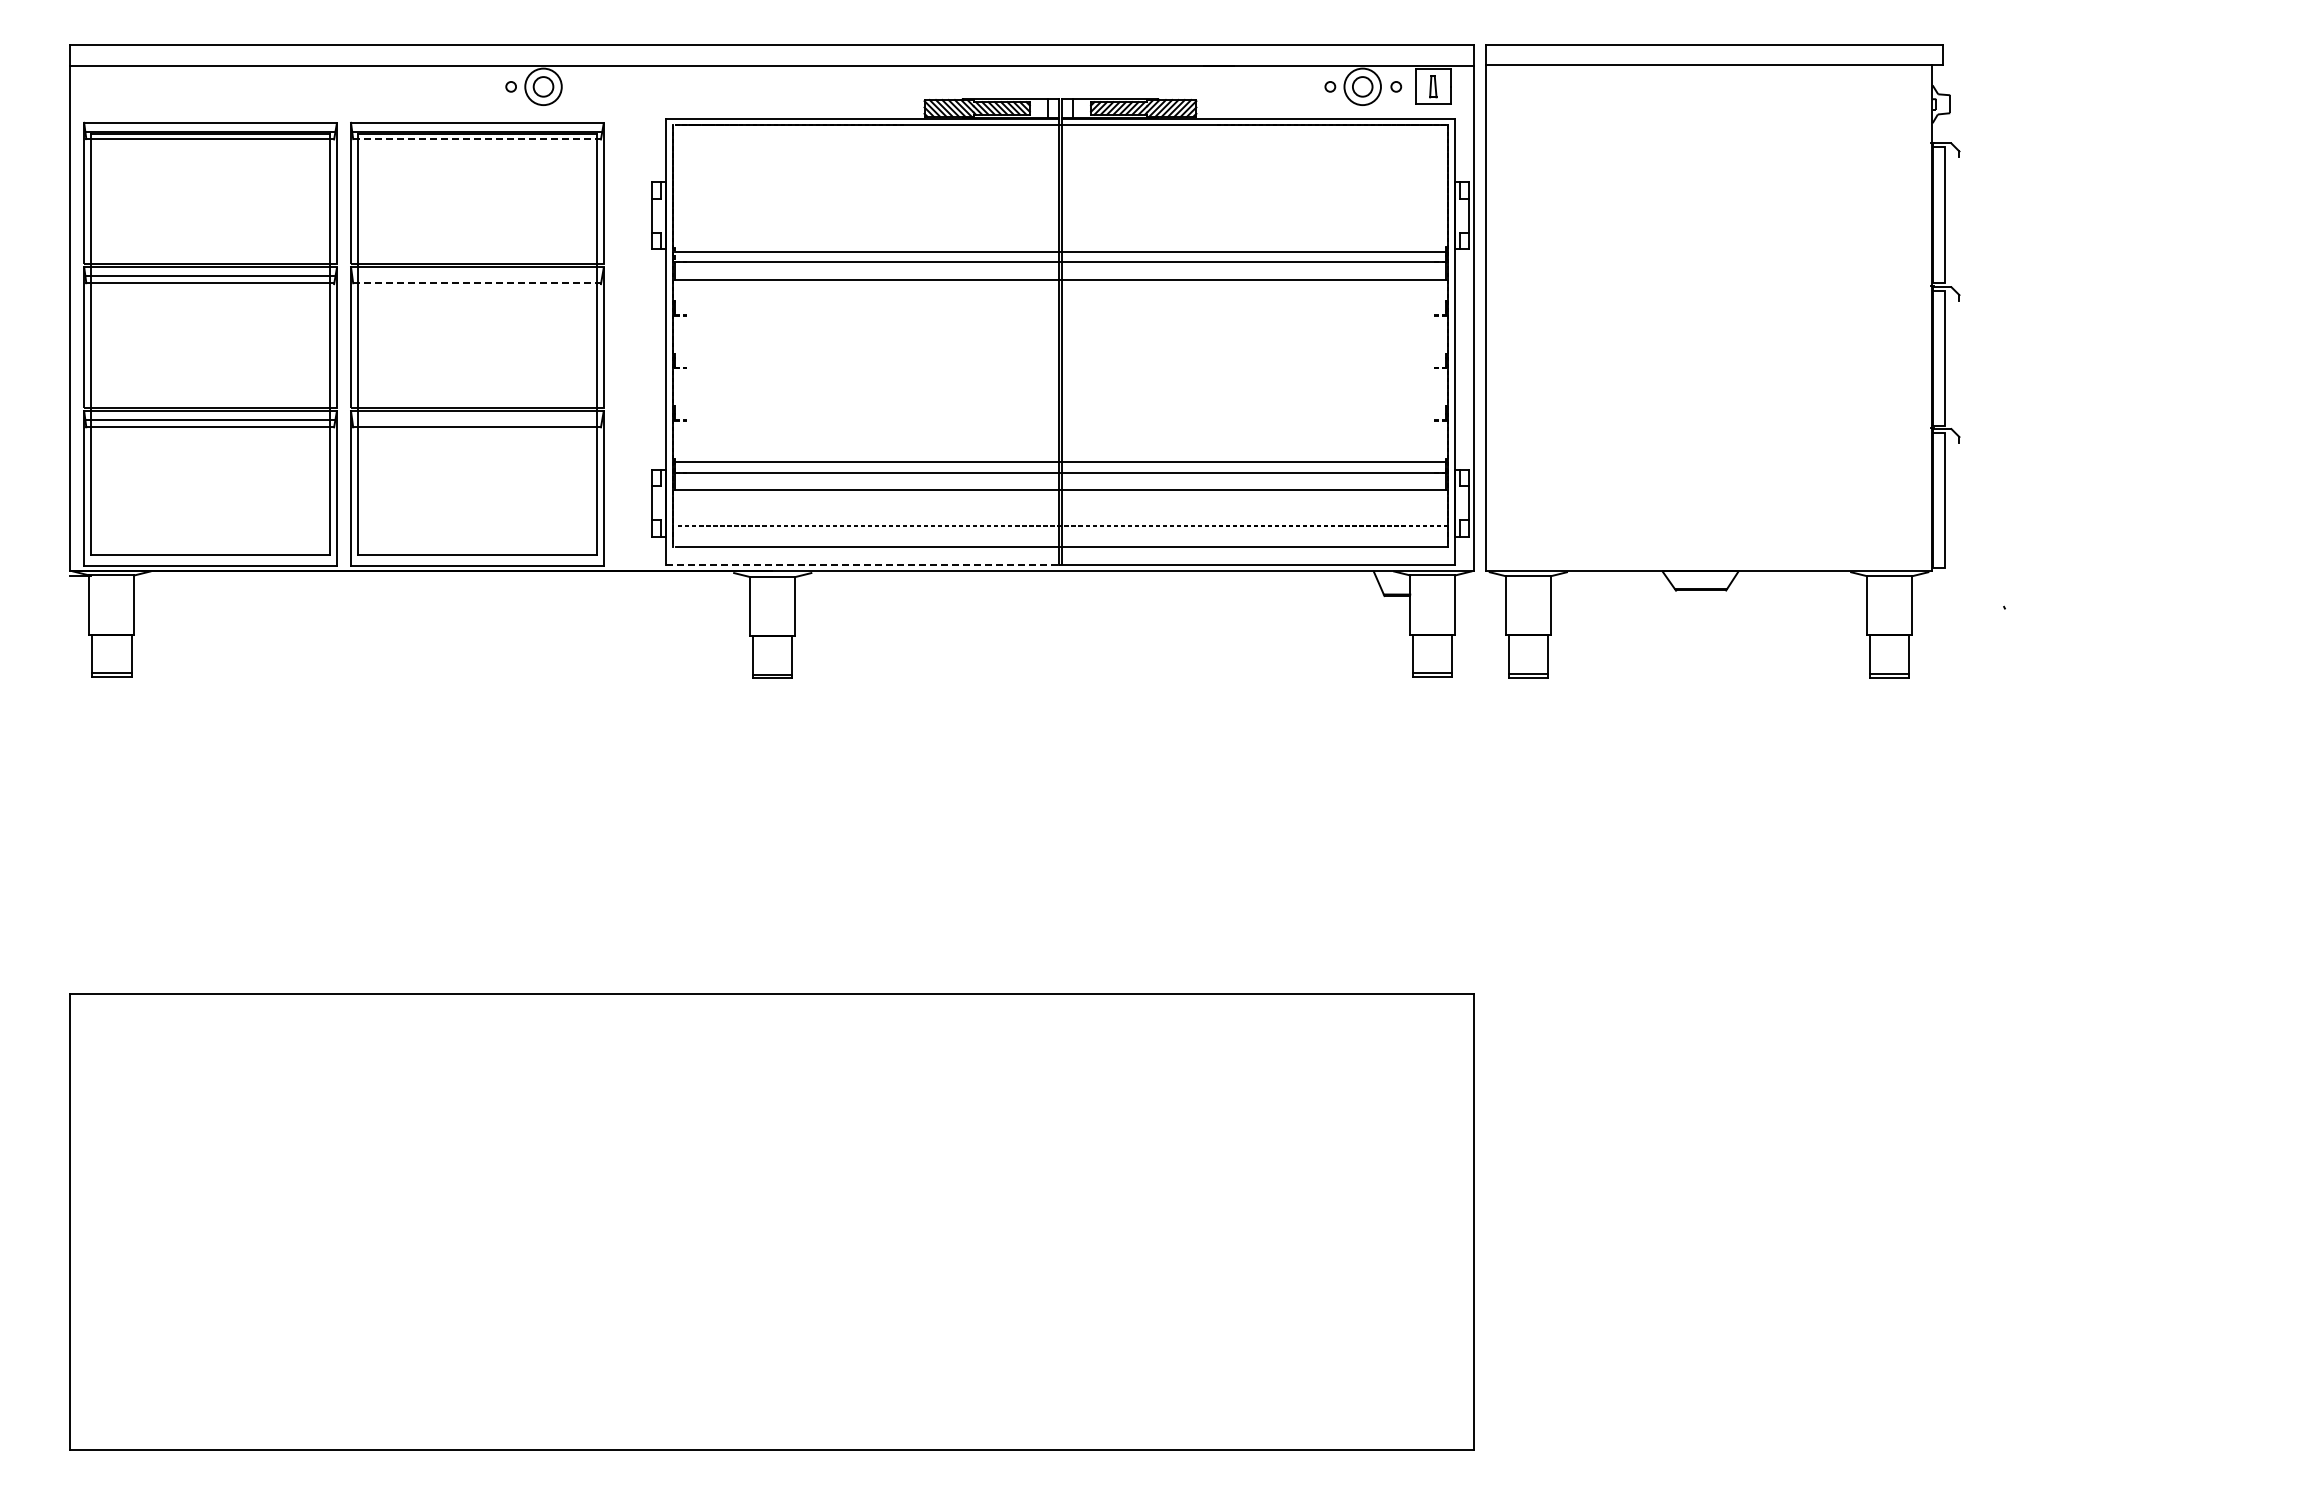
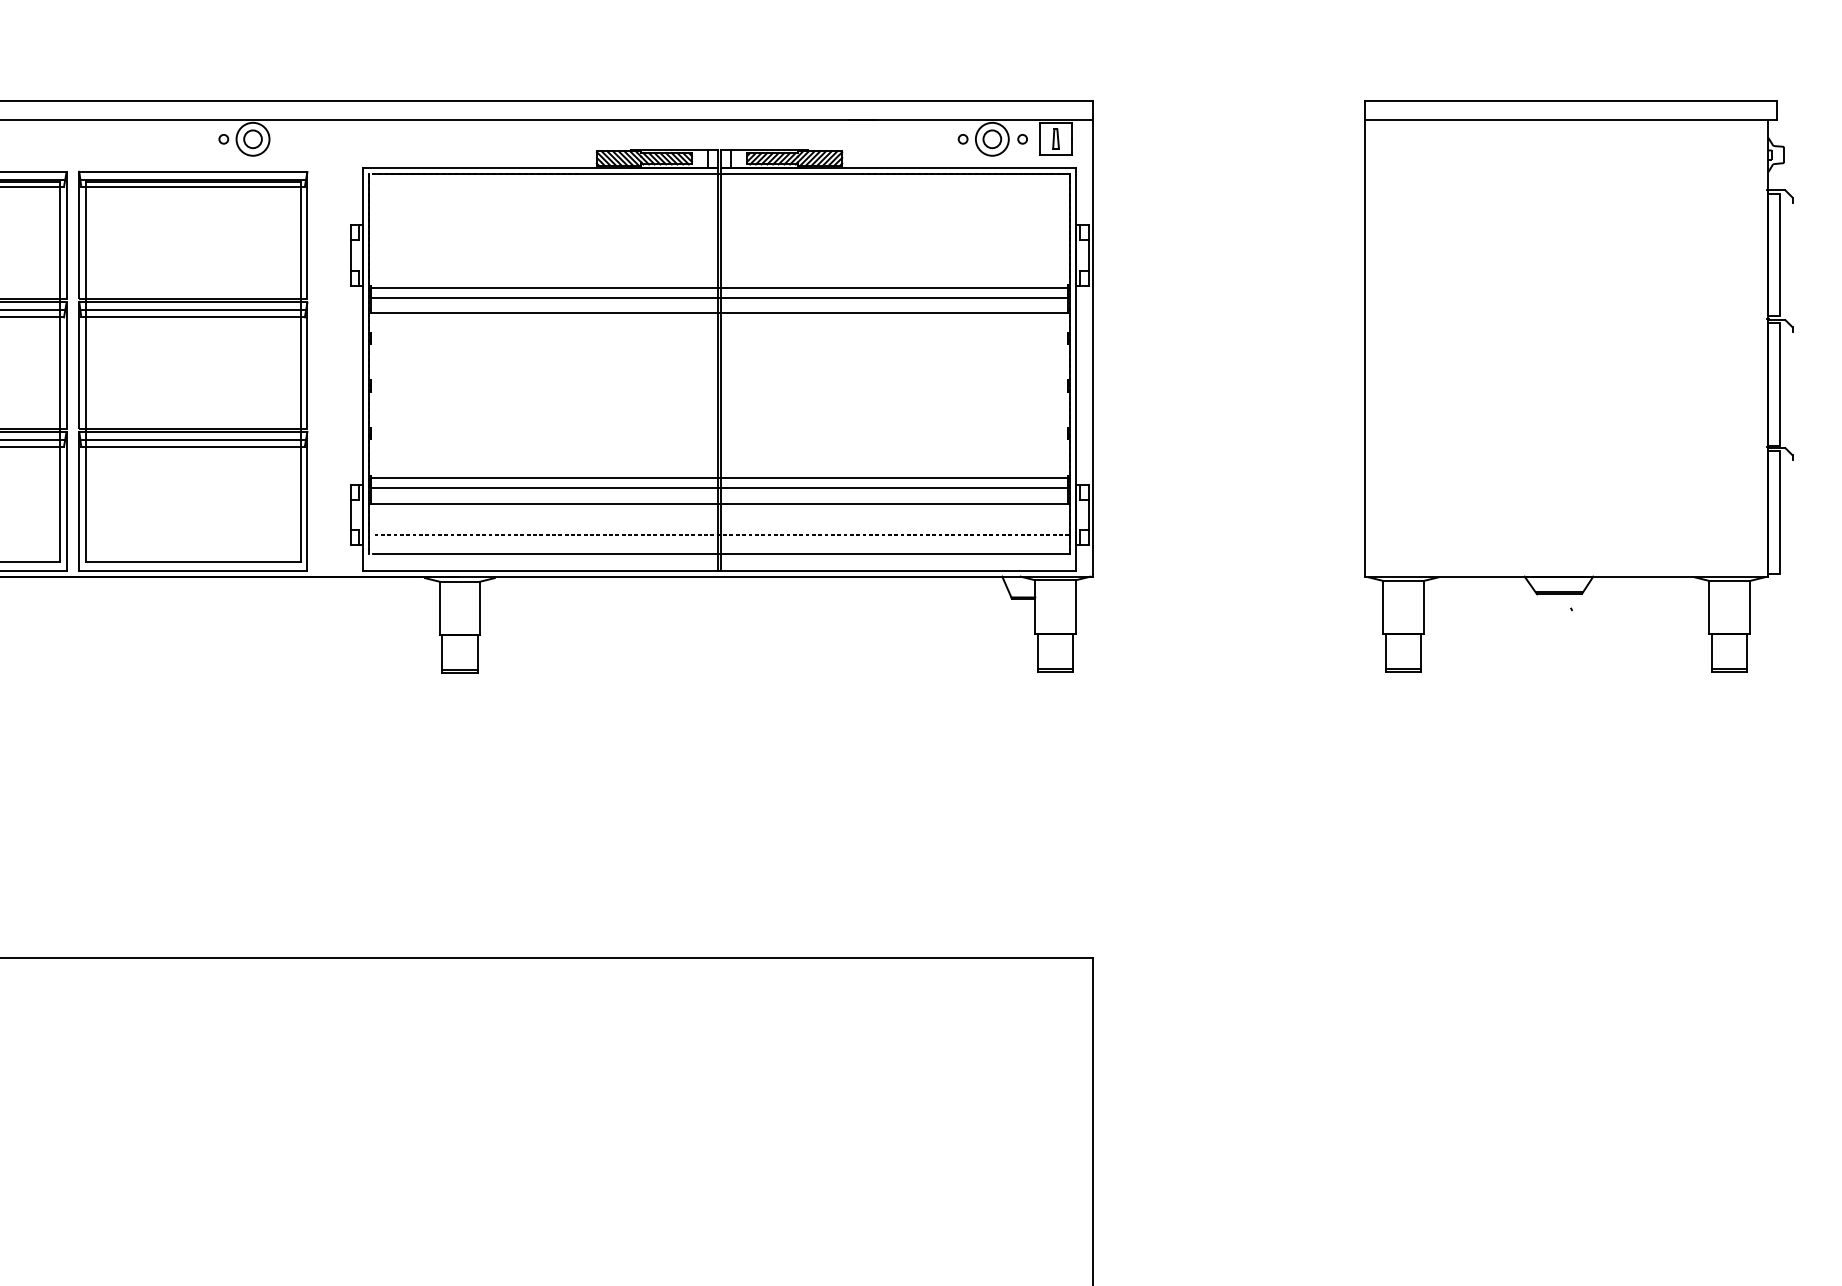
line: (477, 139) -> (193, 186), dashed -> solid
line: (476, 276) -> (192, 310), added
line: (477, 283) -> (193, 316), dashed -> solid
part: (1722, 361) -> (1578, 387), moved
line: (477, 420) -> (193, 440), added
line: (863, 565) -> (541, 571), dashed -> solid

